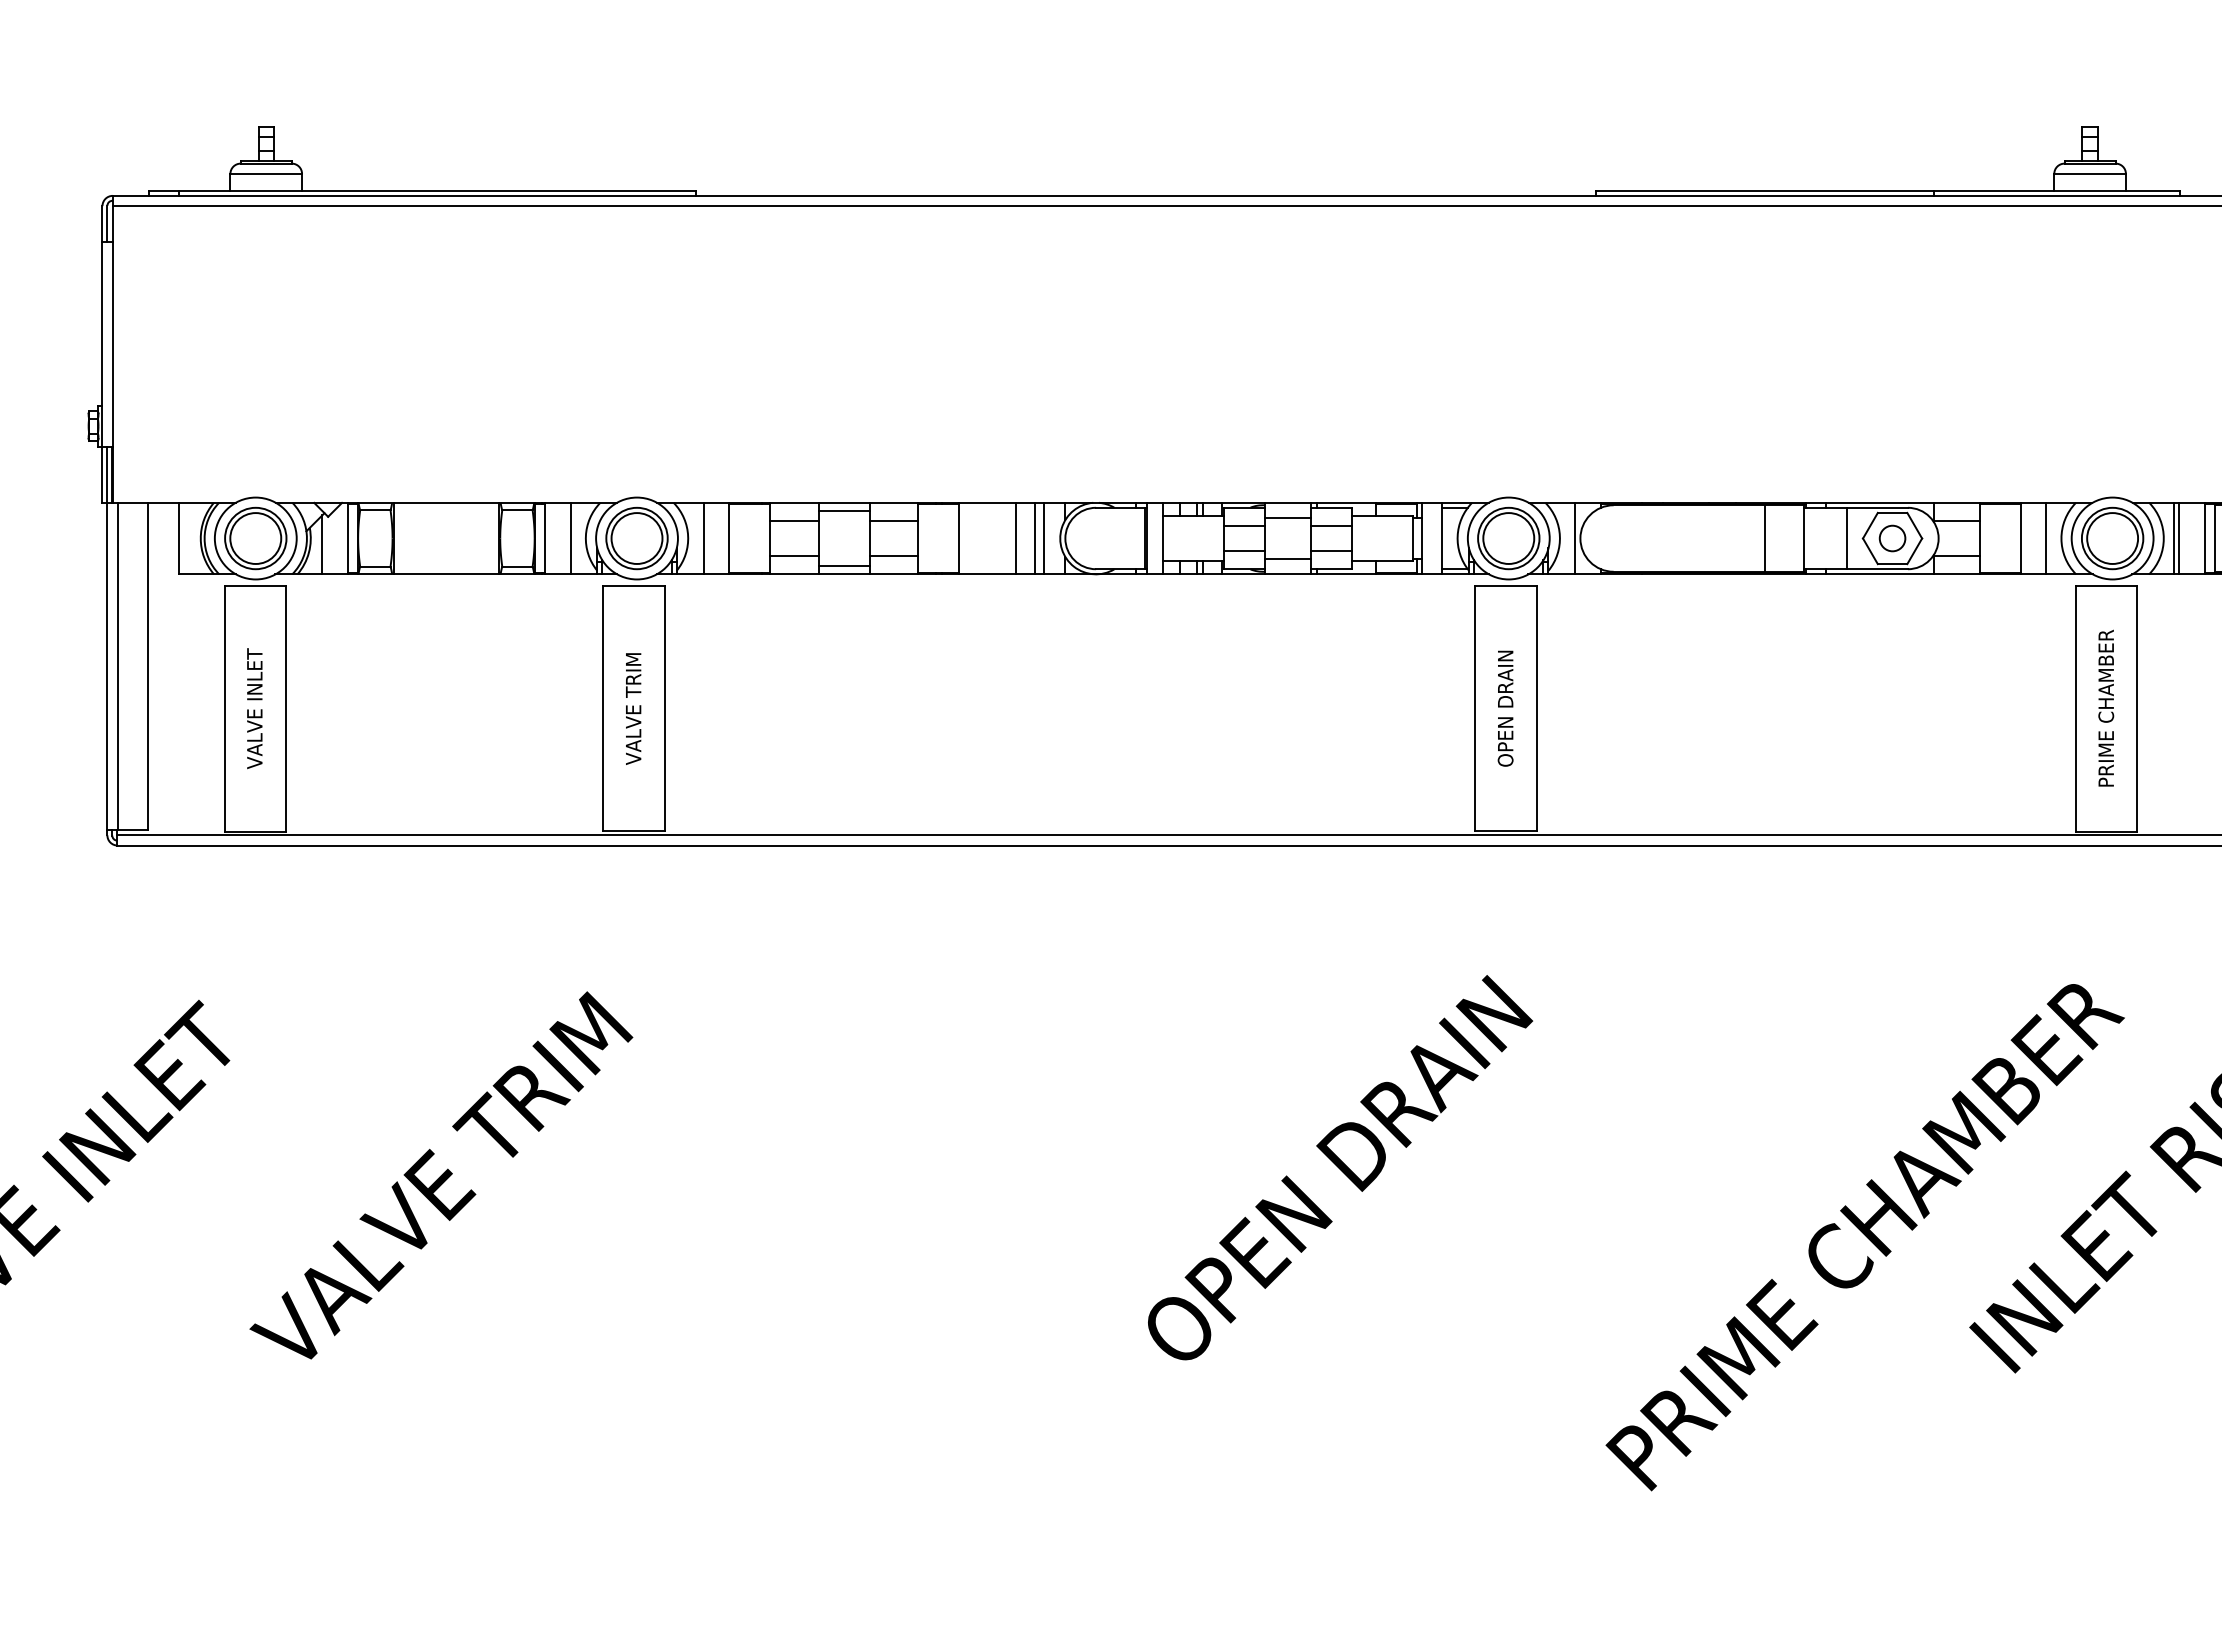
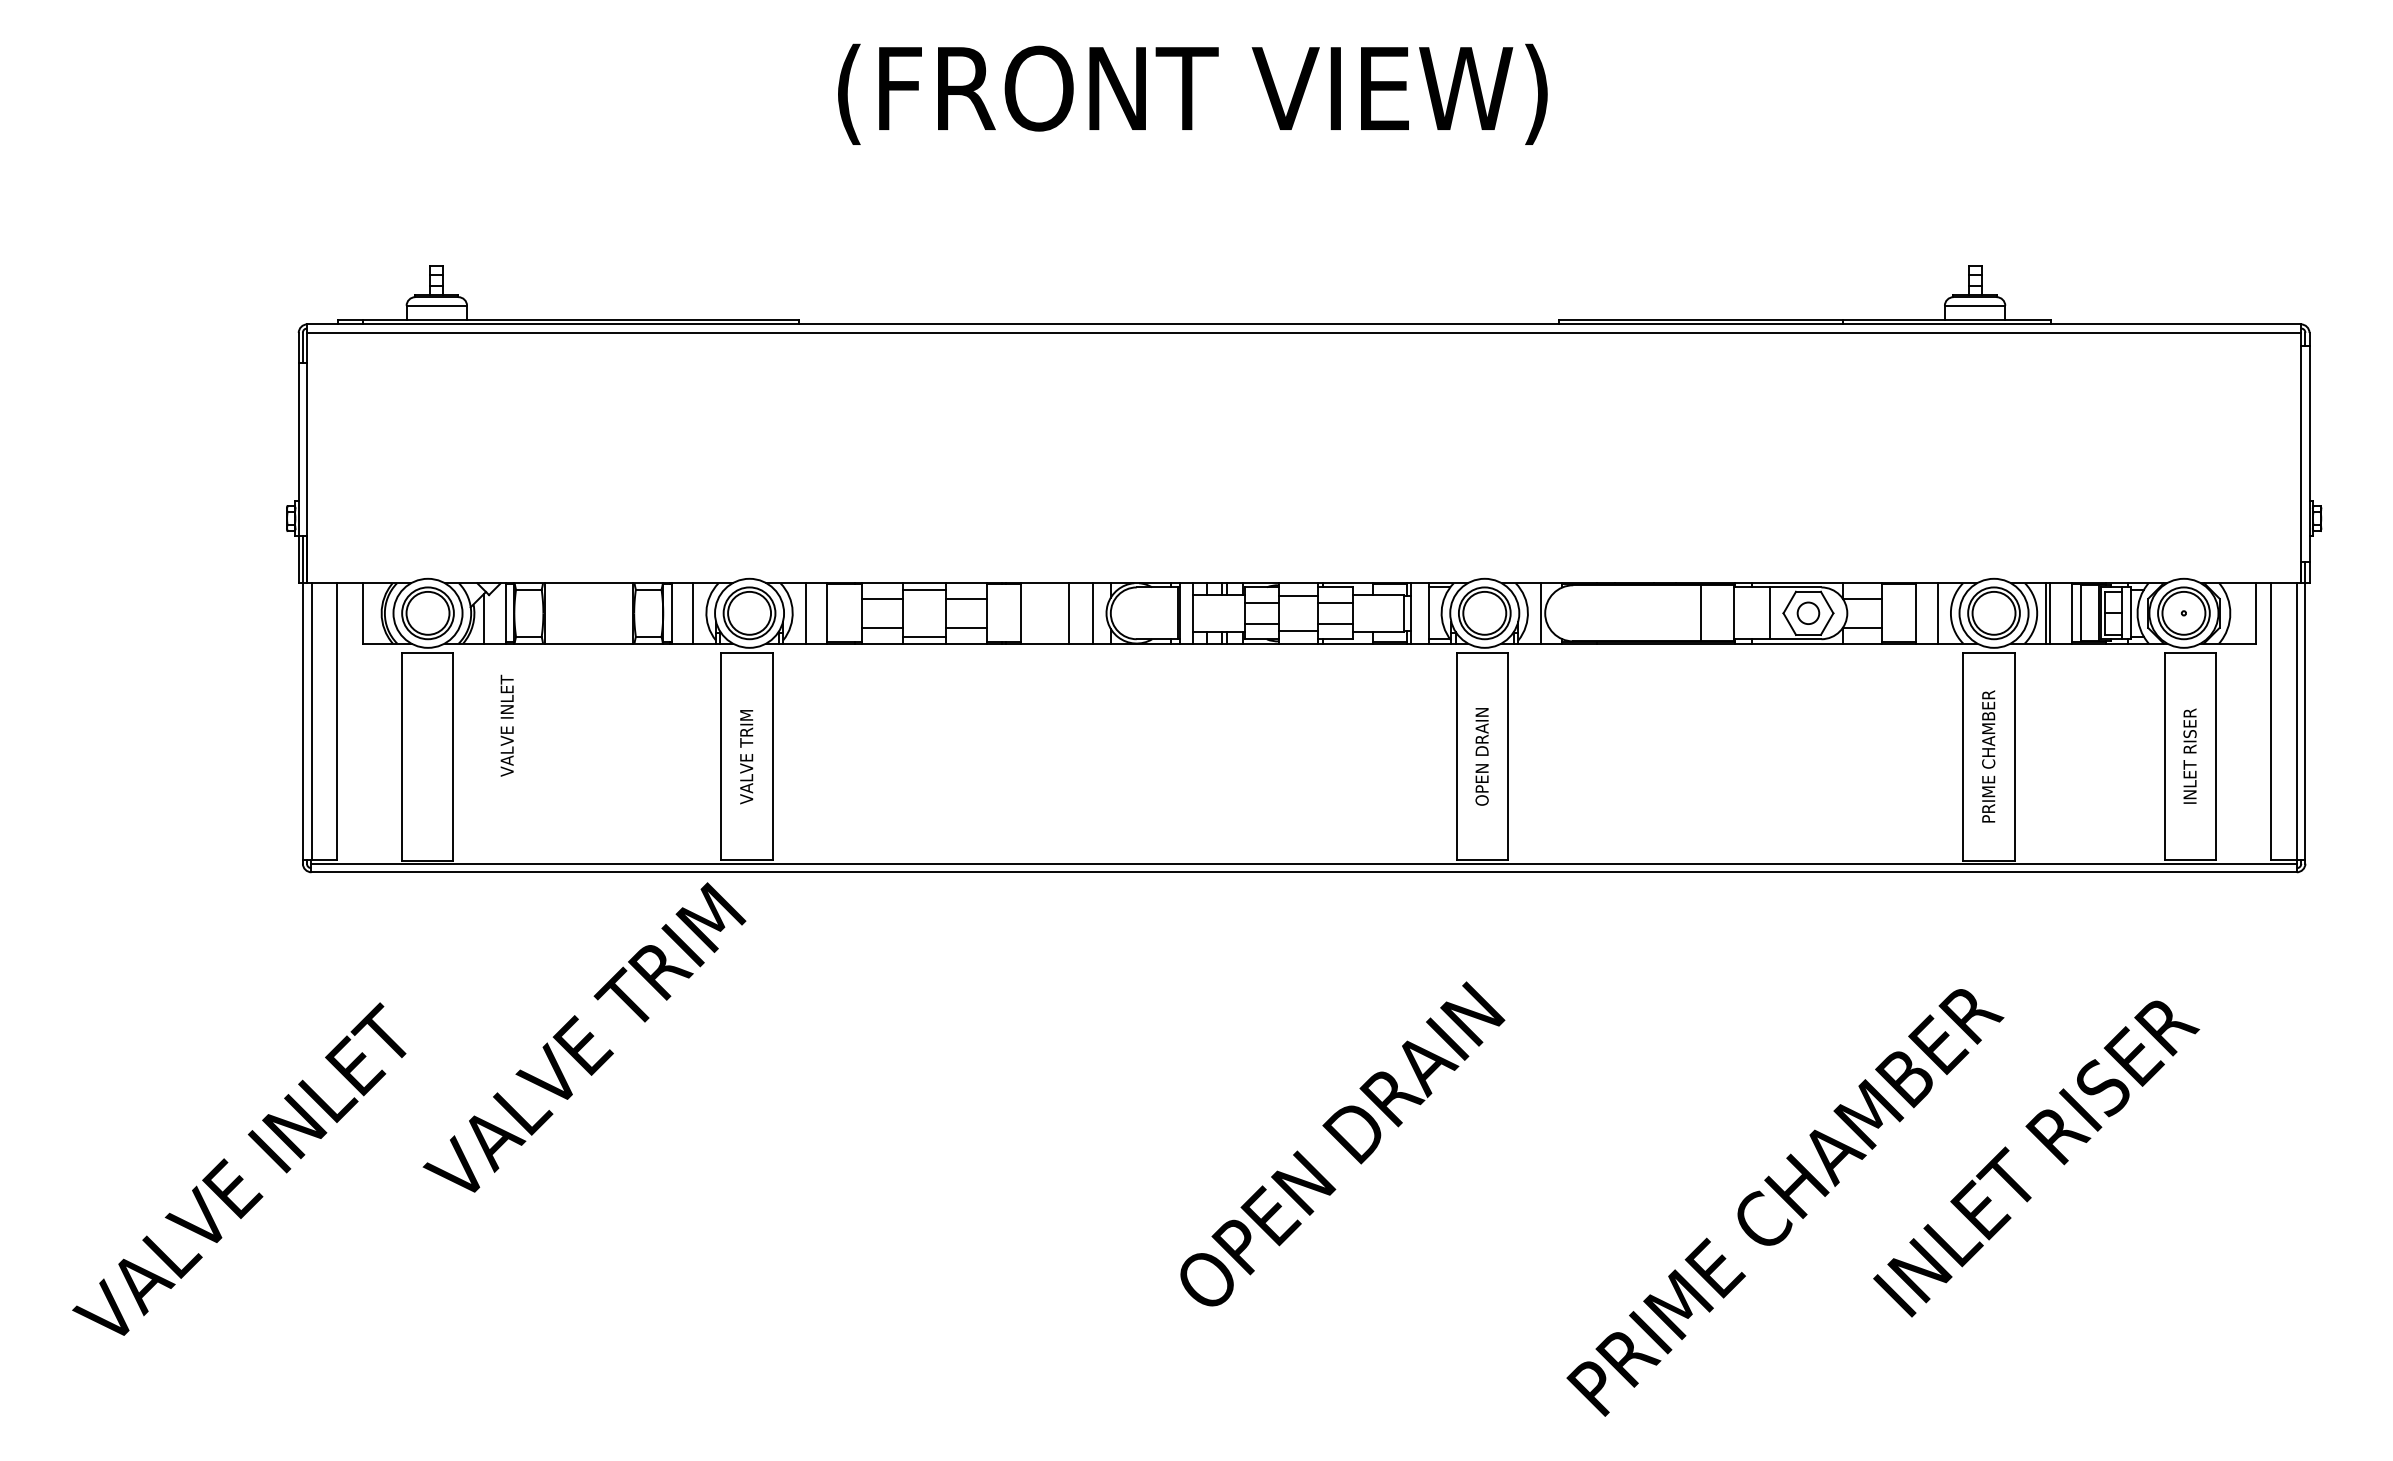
line: (1034, 538) -> (1084, 613), removed
text: (253, 708) -> (506, 725), moved
text: (441, 1175) -> (584, 1037), moved

